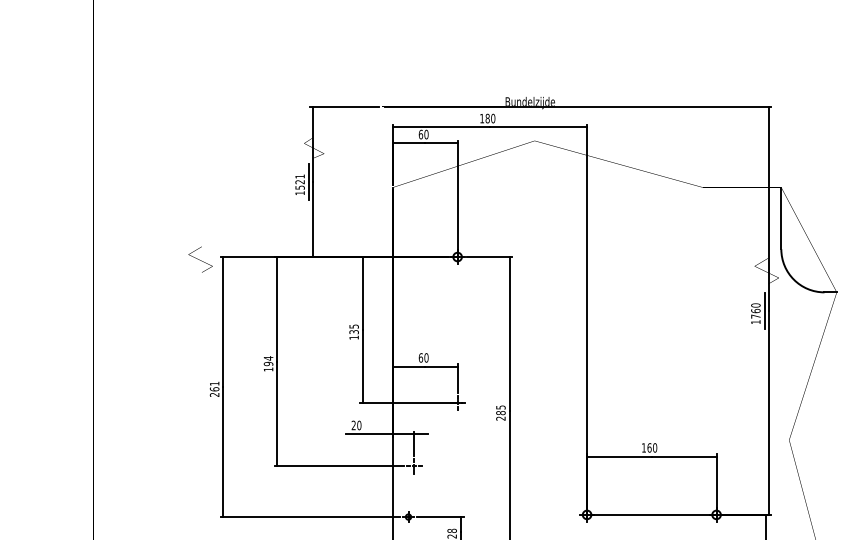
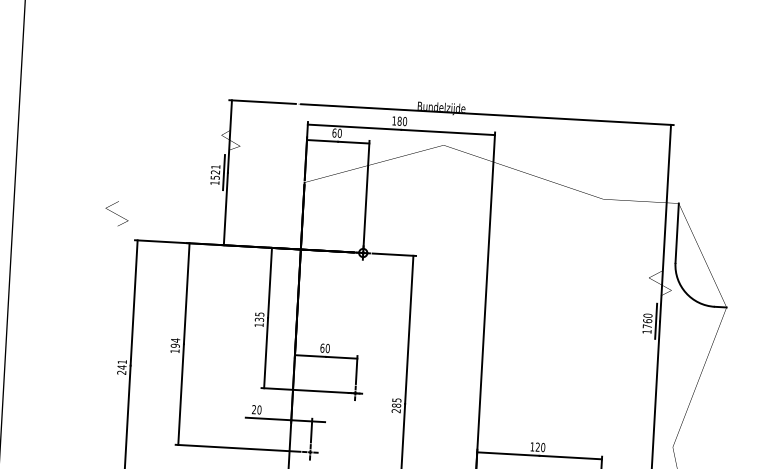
part: (200, 259) -> (116, 213), moved
text: (214, 389) -> (121, 367), 261 -> 241
text: (649, 447) -> (537, 446), 160 -> 120

